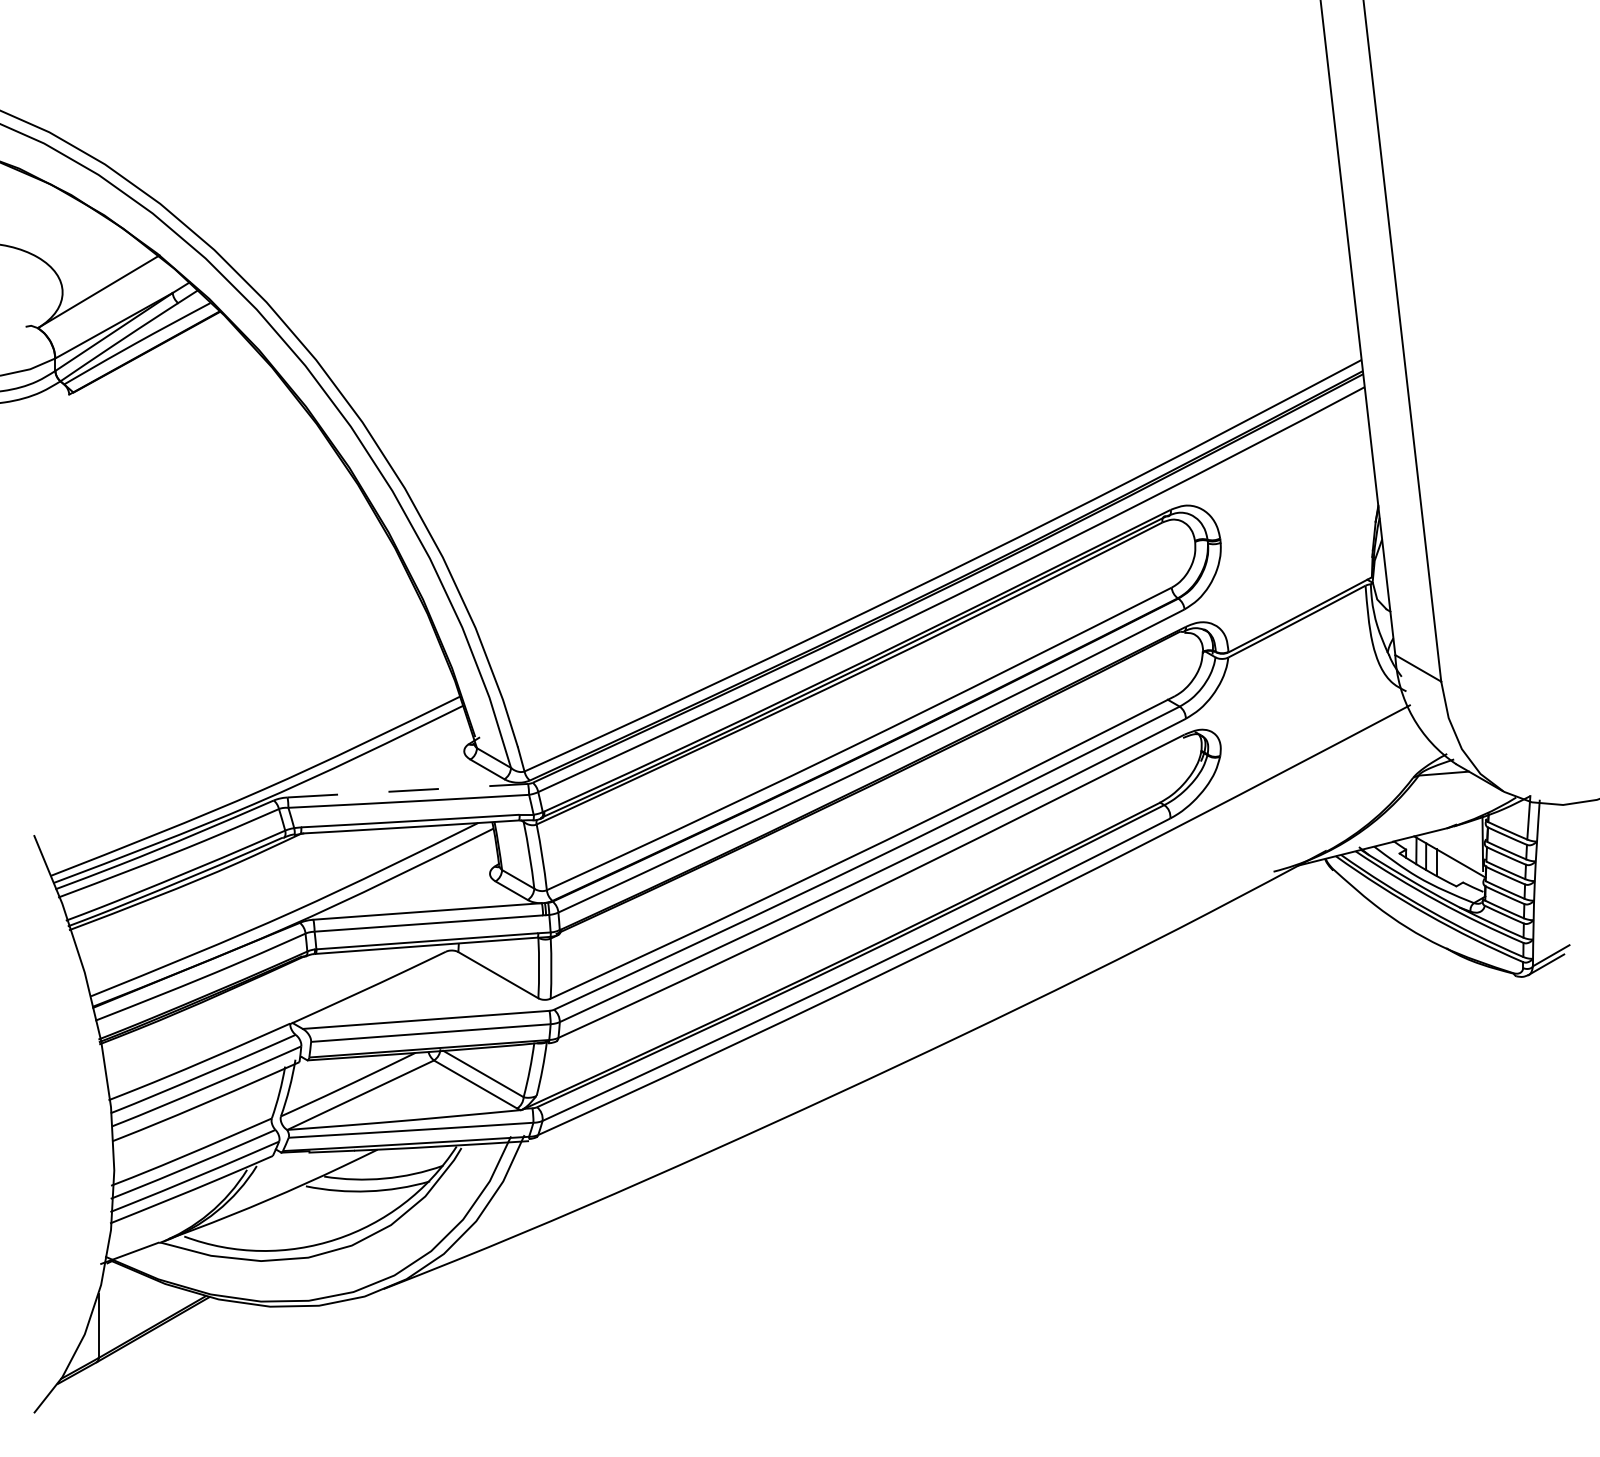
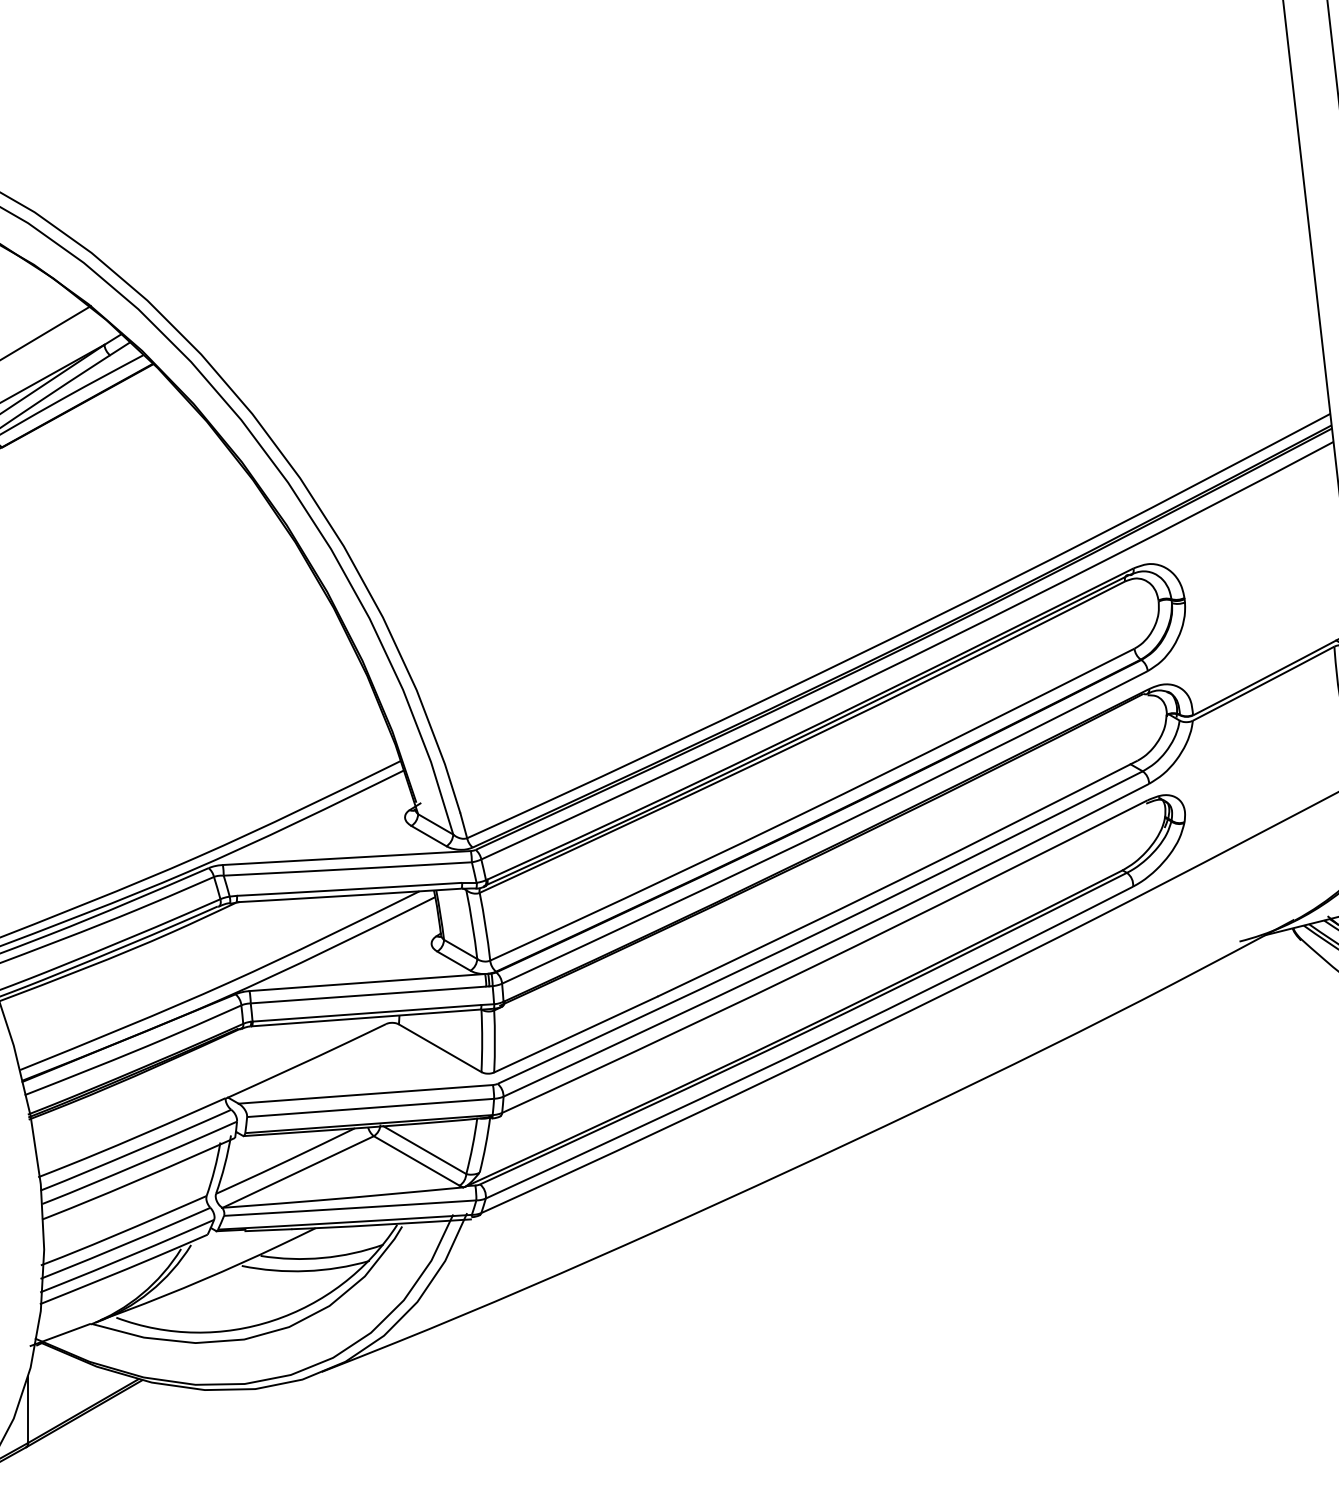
line: (408, 790) -> (347, 857), dashed -> solid

